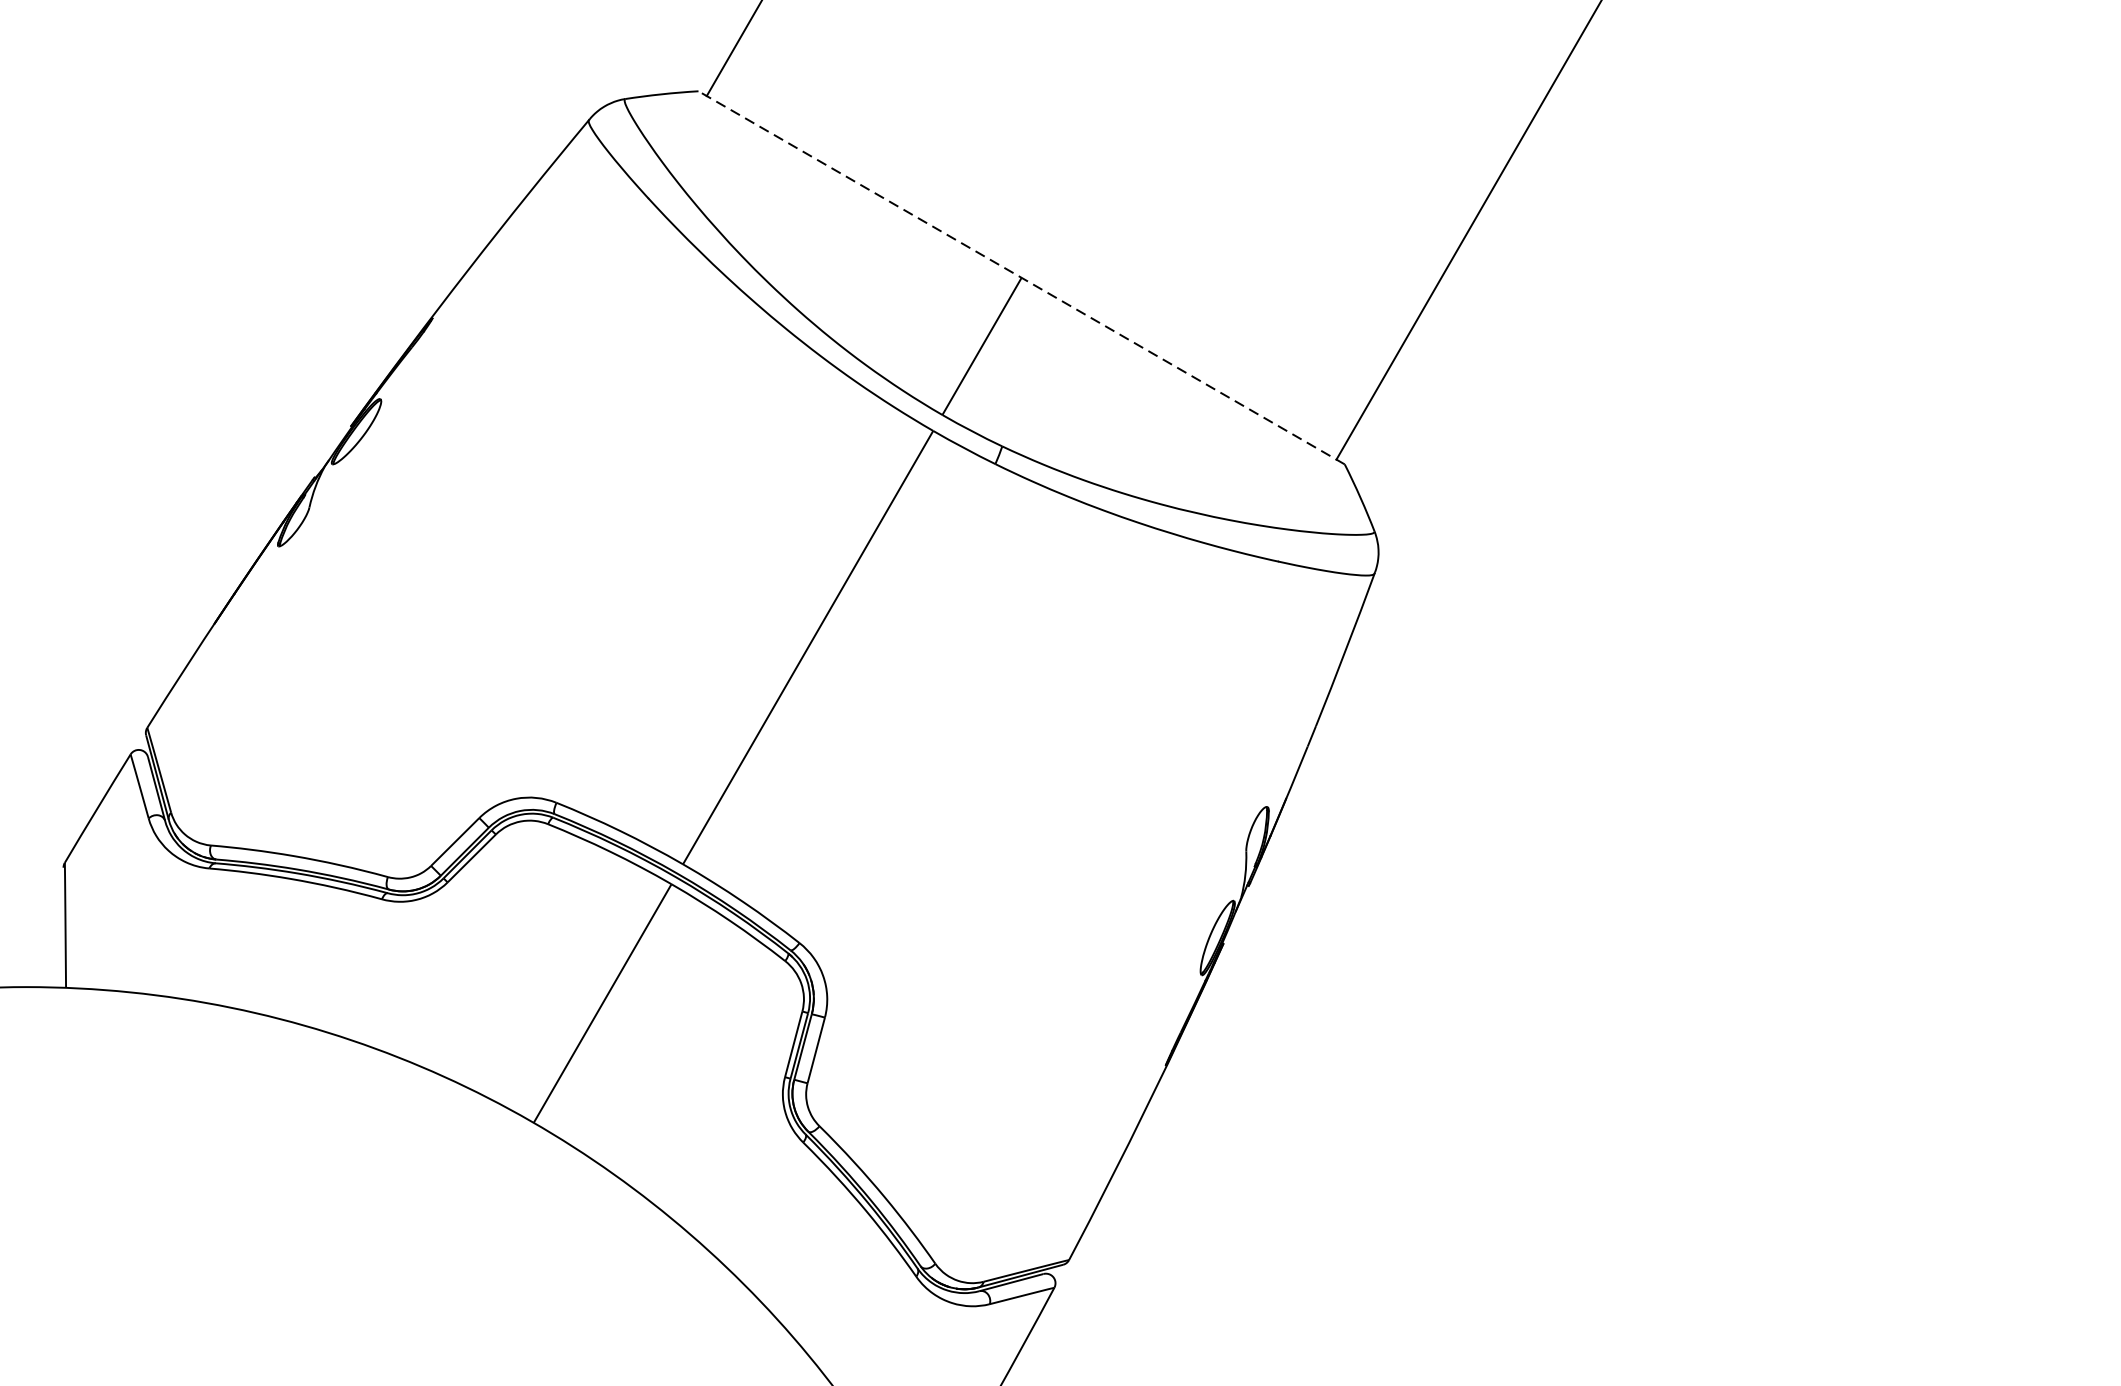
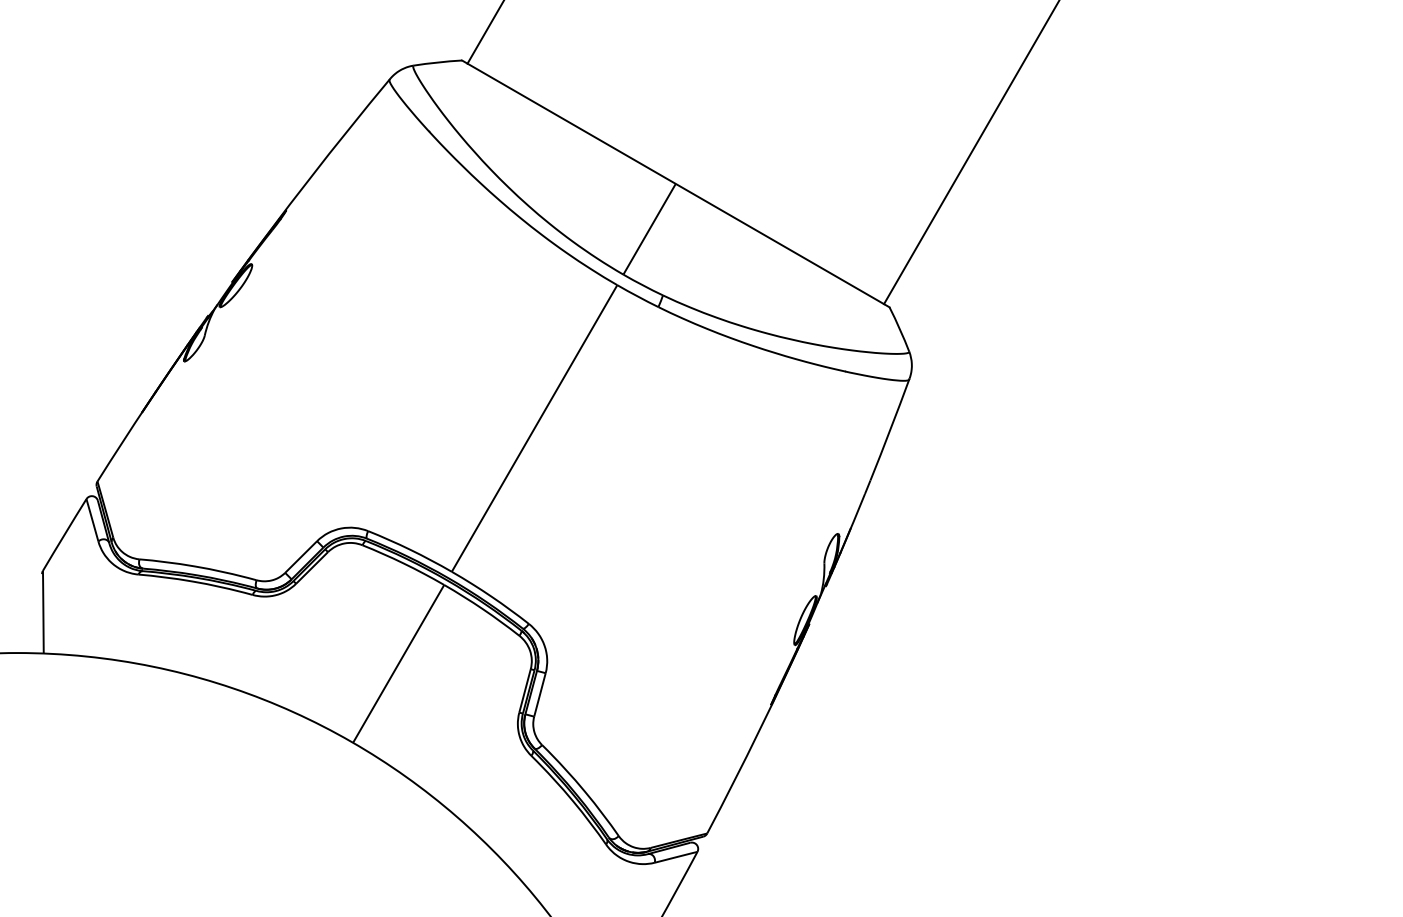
line: (1021, 277) -> (675, 183), dashed -> solid

